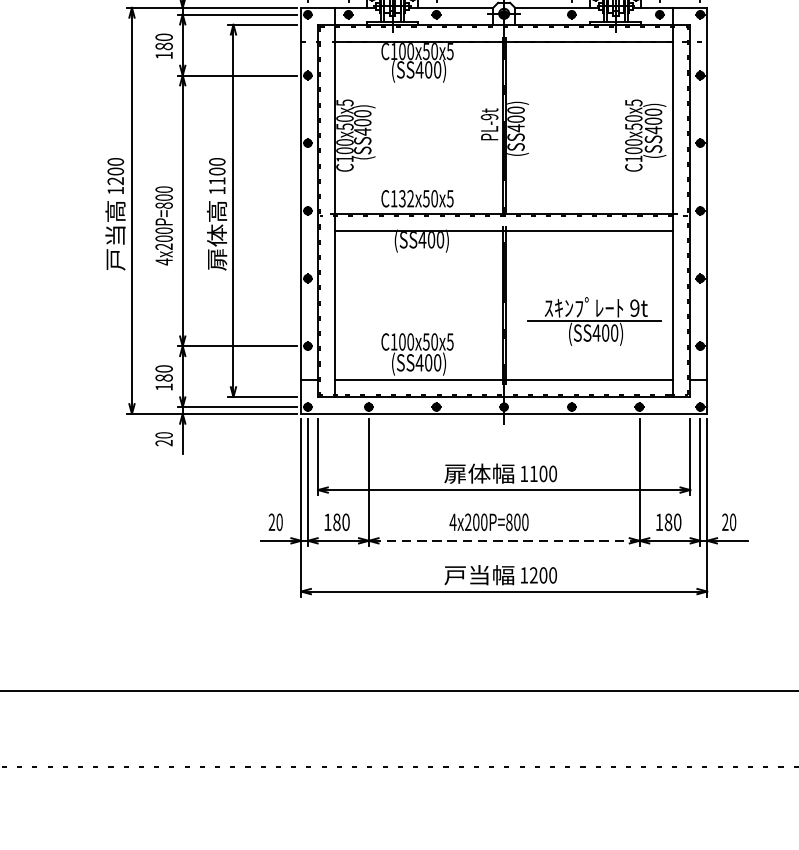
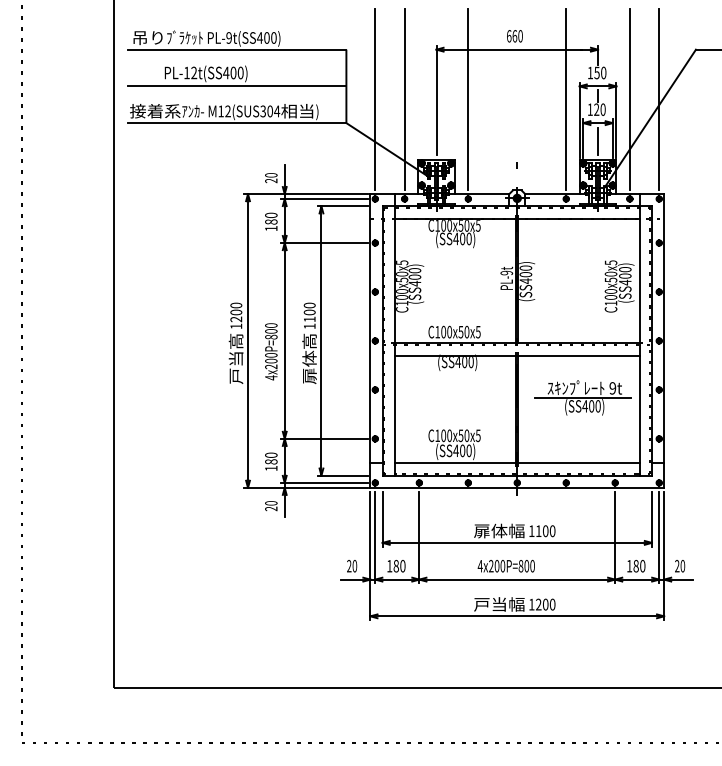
text: (406, 199) -> (446, 332), C132x50x5 -> C100x50x5
part: (592, 320) -> (582, 397), moved
line: (504, 540) -> (517, 579), dashed -> solid

